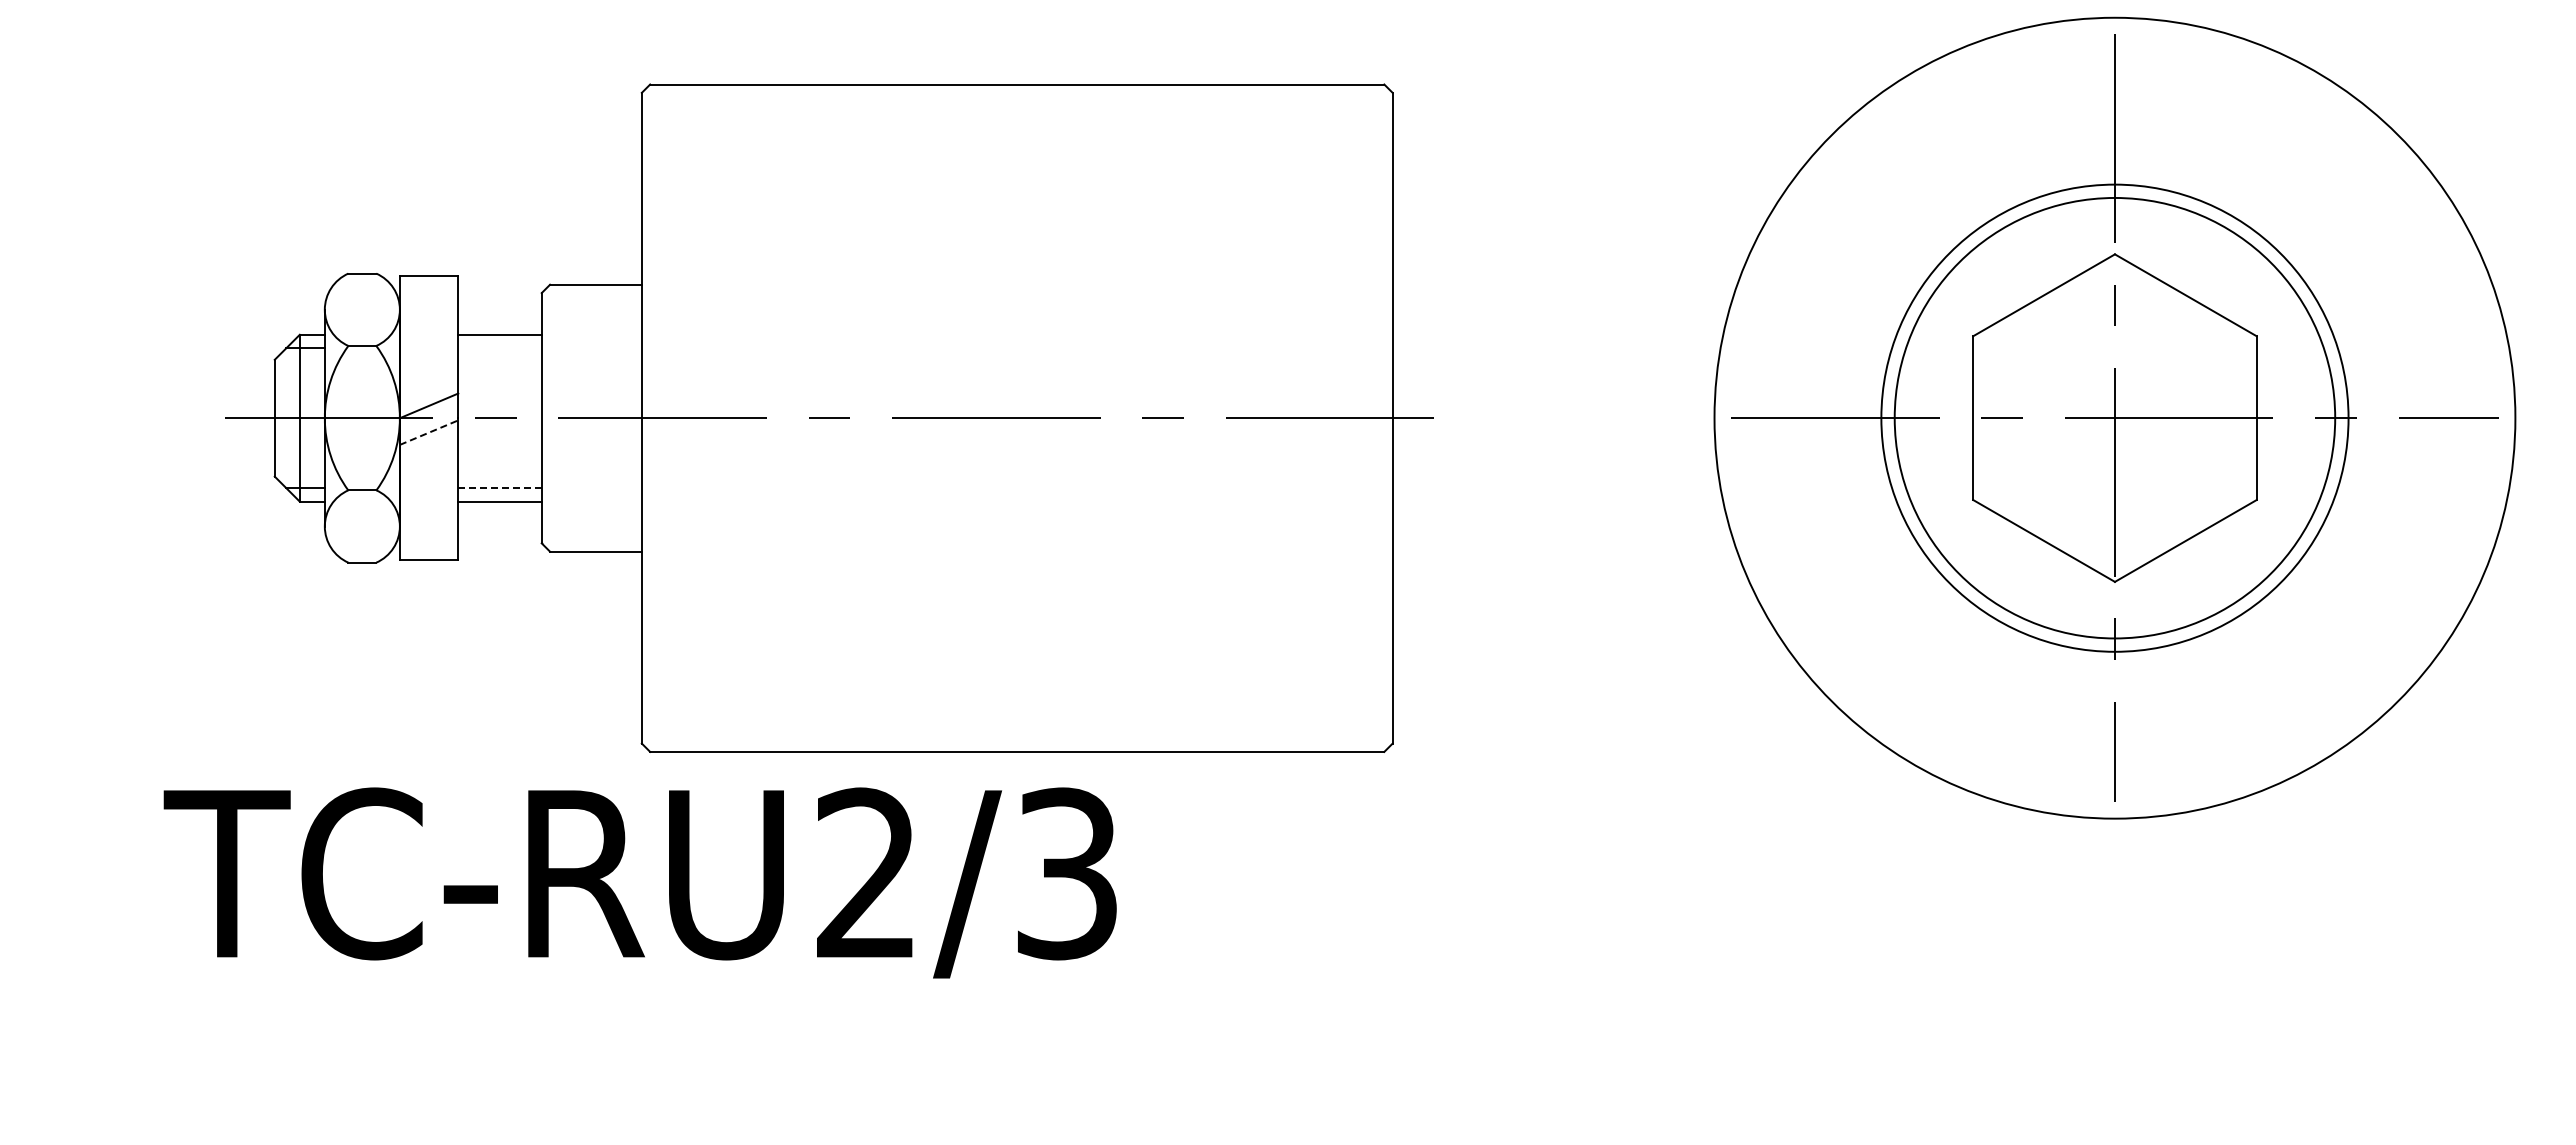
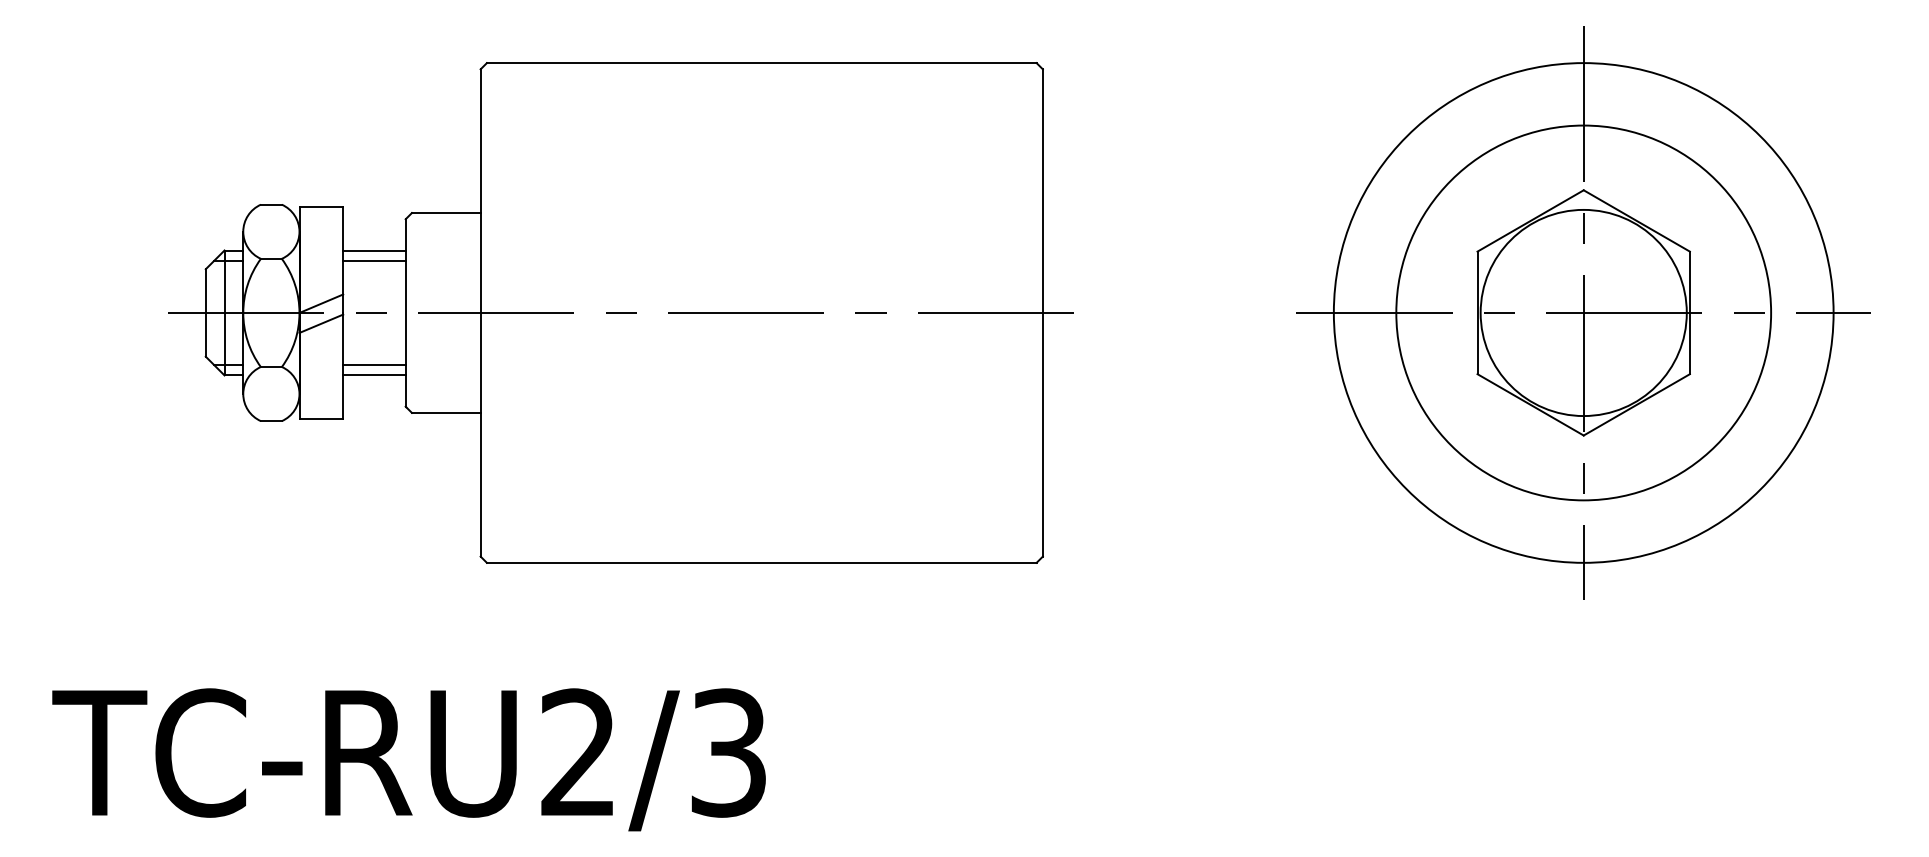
line: (499, 348) -> (374, 260), added
circle: (2114, 417) -> (1583, 312), size x0.62
circle: (2114, 417) -> (1583, 312), size x0.62
circle: (2114, 417) -> (1583, 312), size x1.43
line: (429, 432) -> (321, 323), dashed -> solid
line: (500, 487) -> (374, 364), dashed -> solid
text: (639, 882) -> (408, 759), moved

